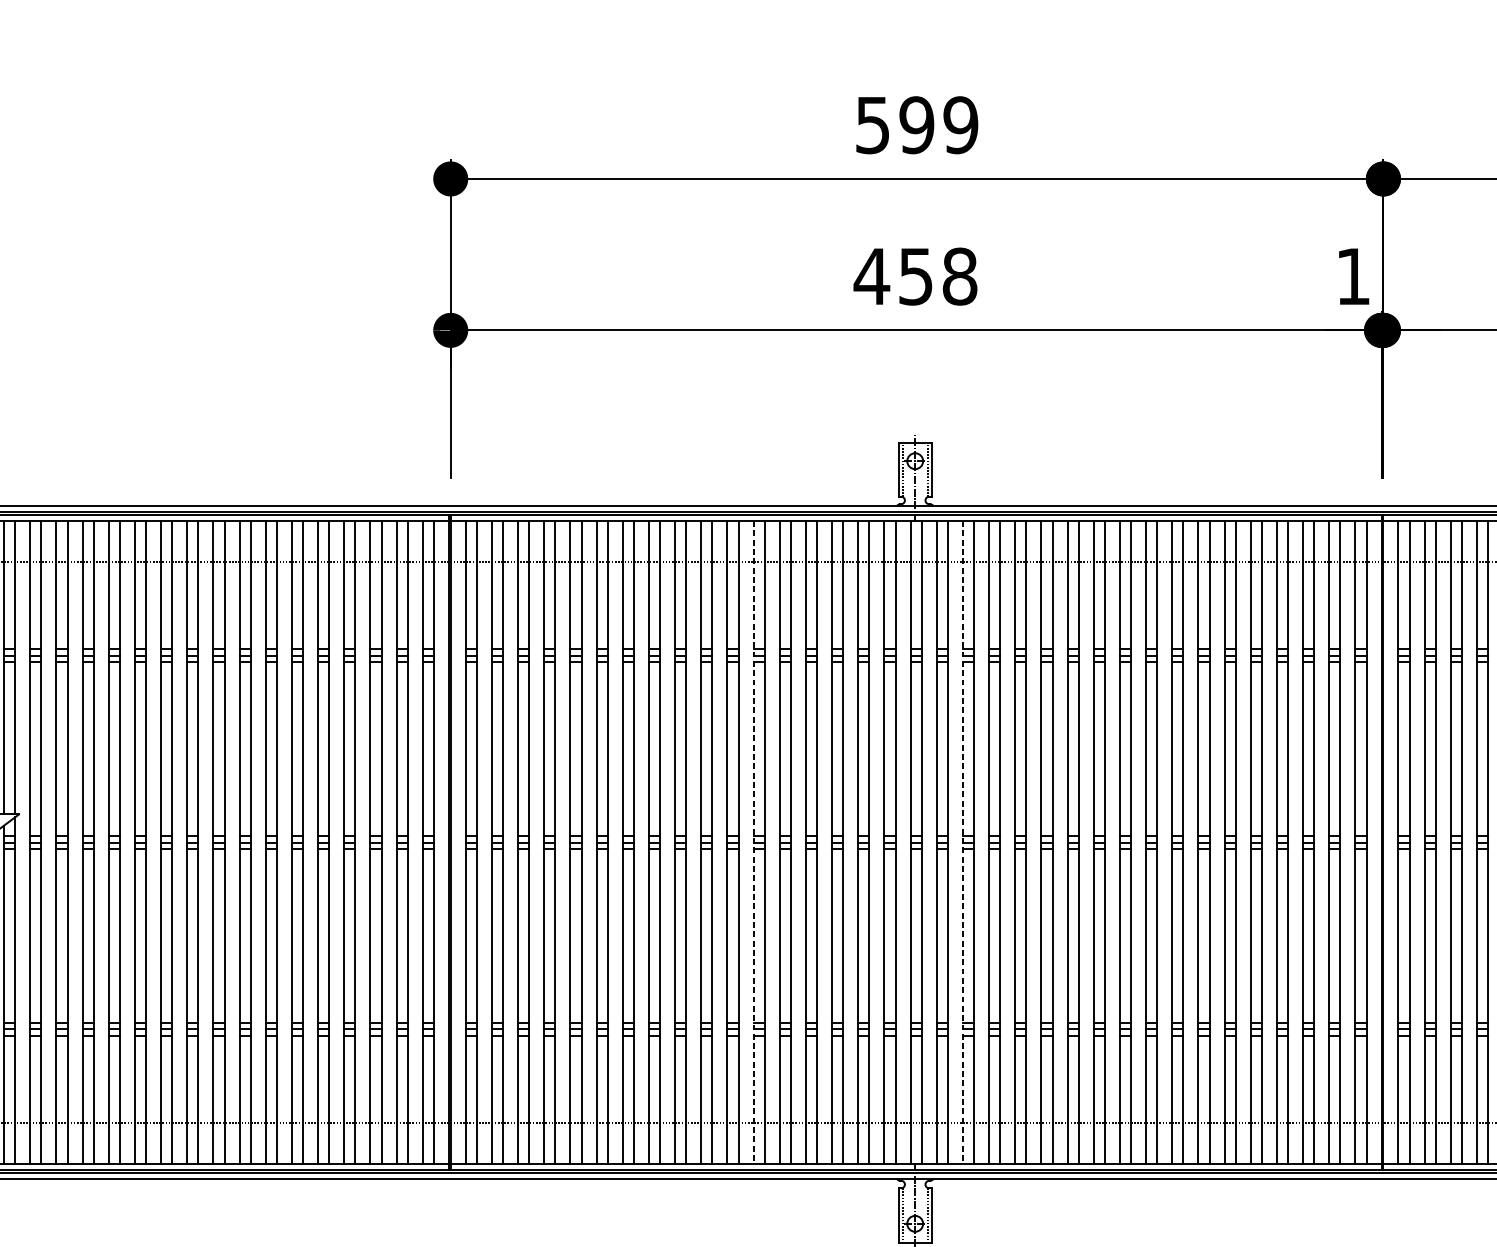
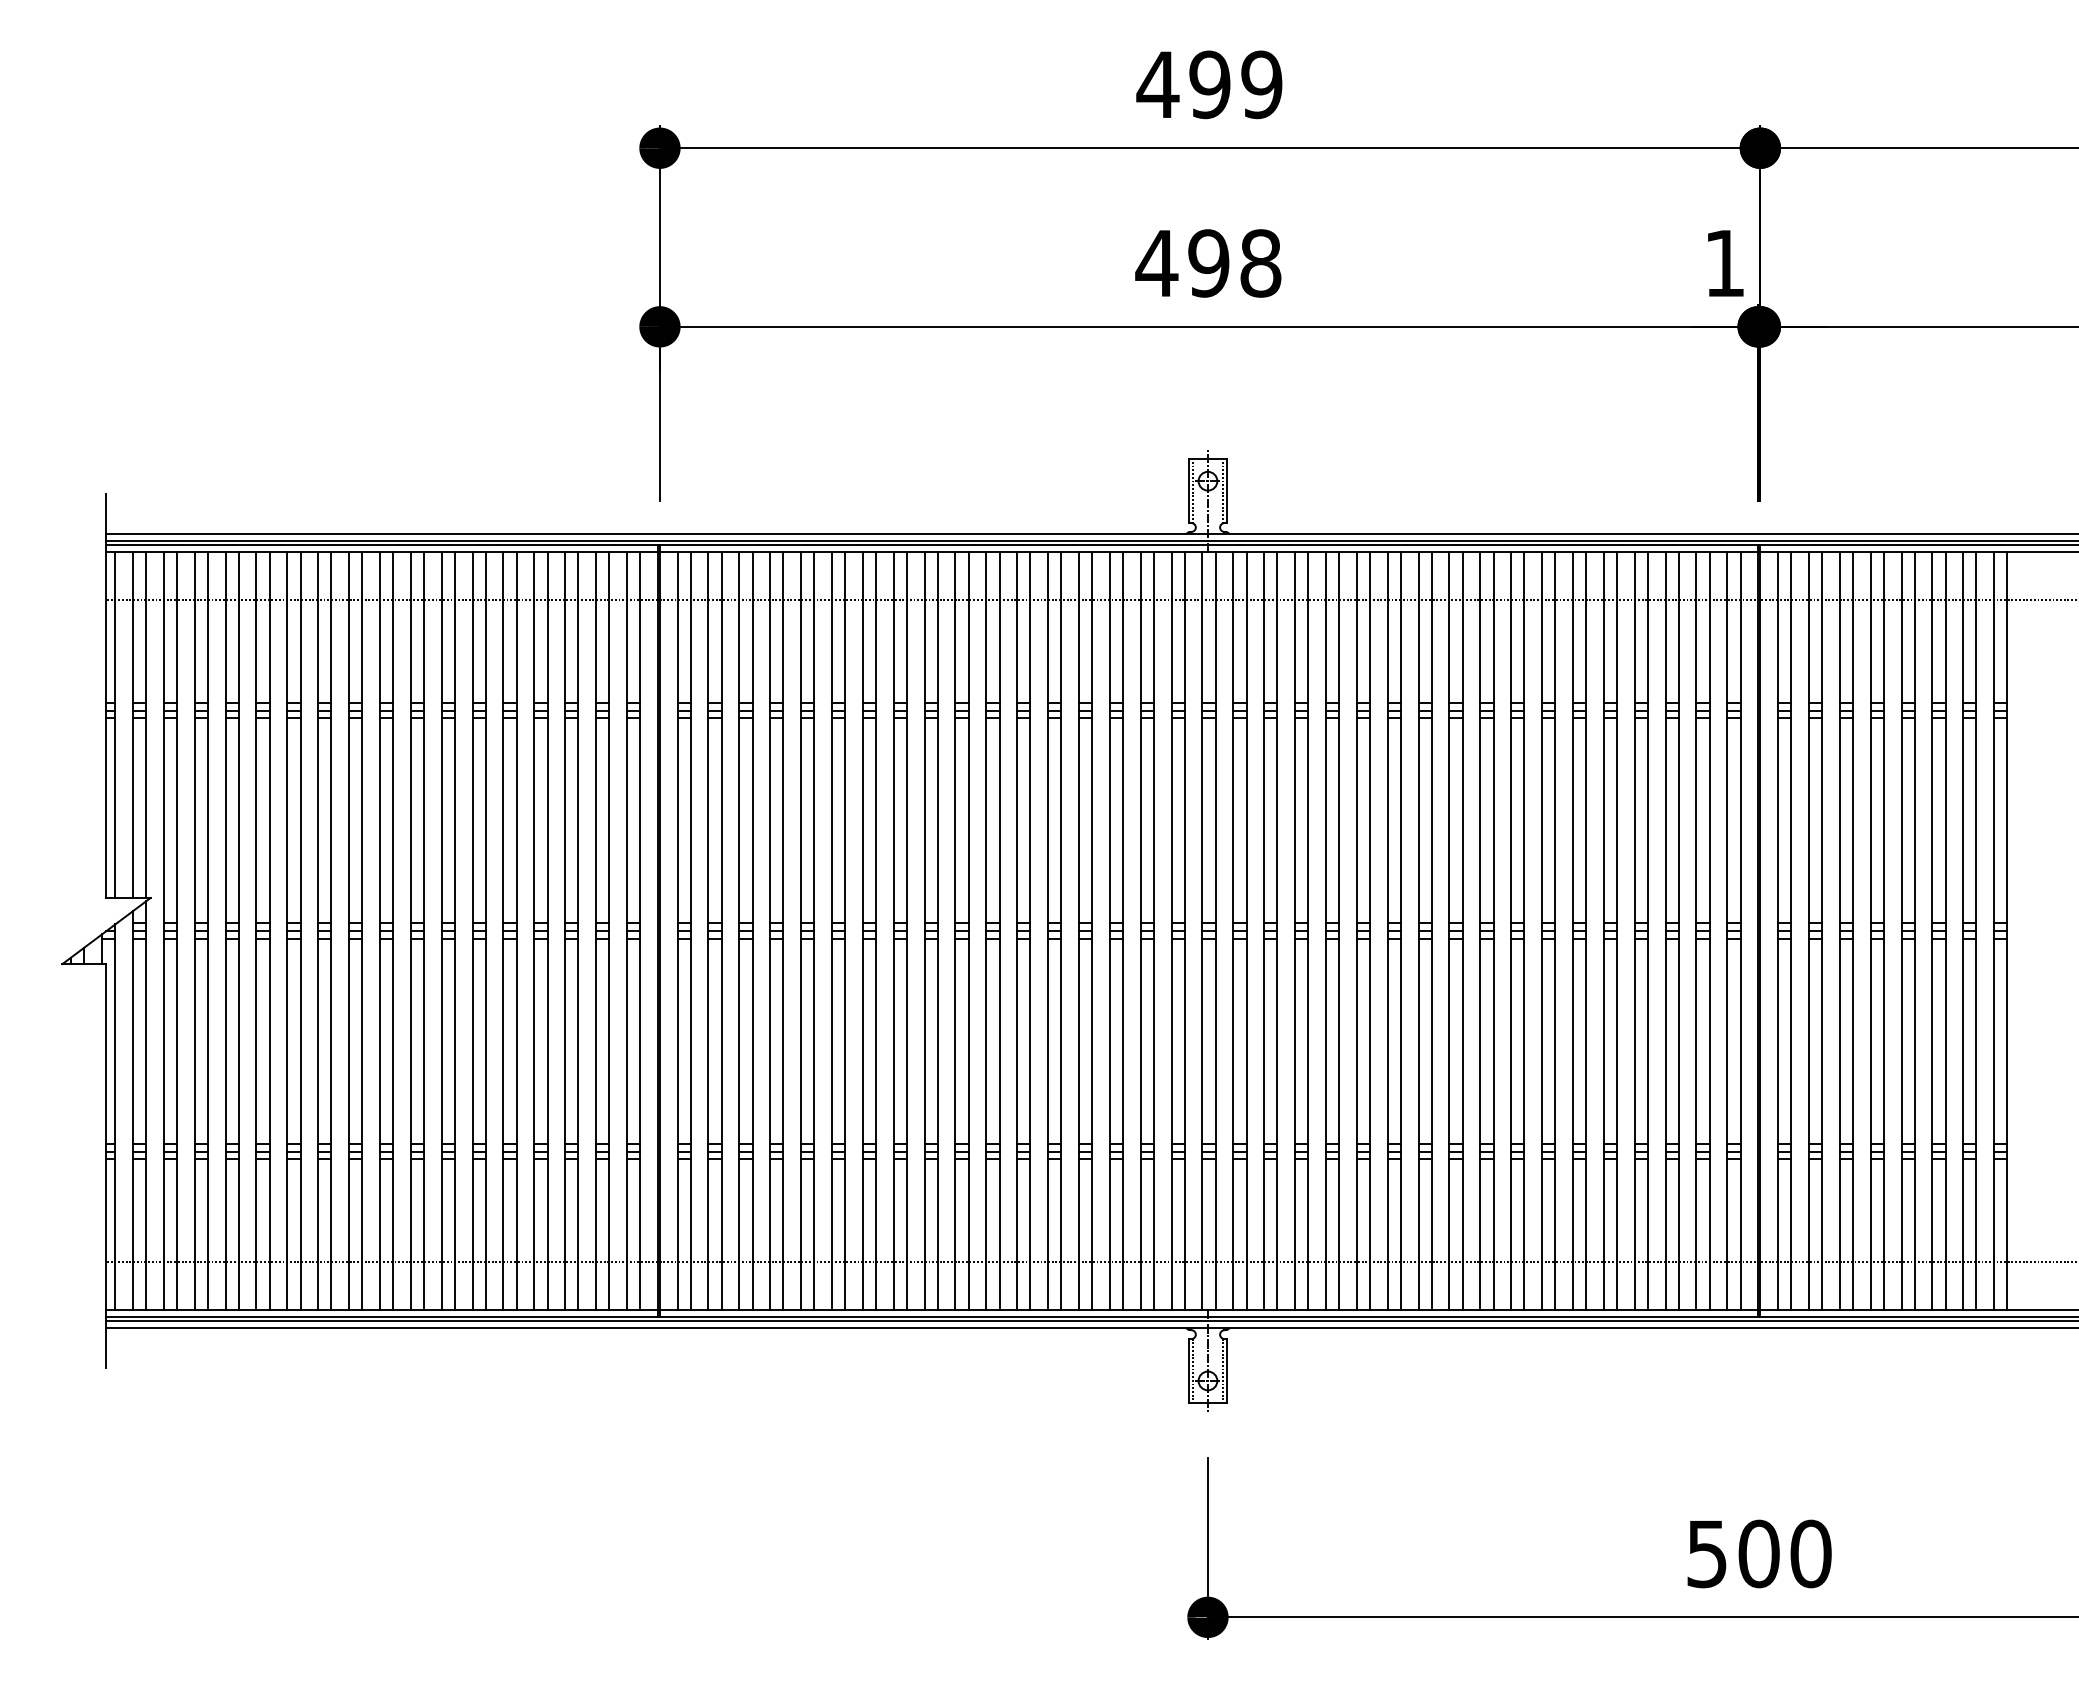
text: (872, 125) -> (1157, 85), 599 -> 499
text: (915, 276) -> (1208, 263), 458 -> 498
line: (753, 842) -> (1017, 931), dashed -> solid
line: (963, 842) -> (1264, 931), dashed -> solid

